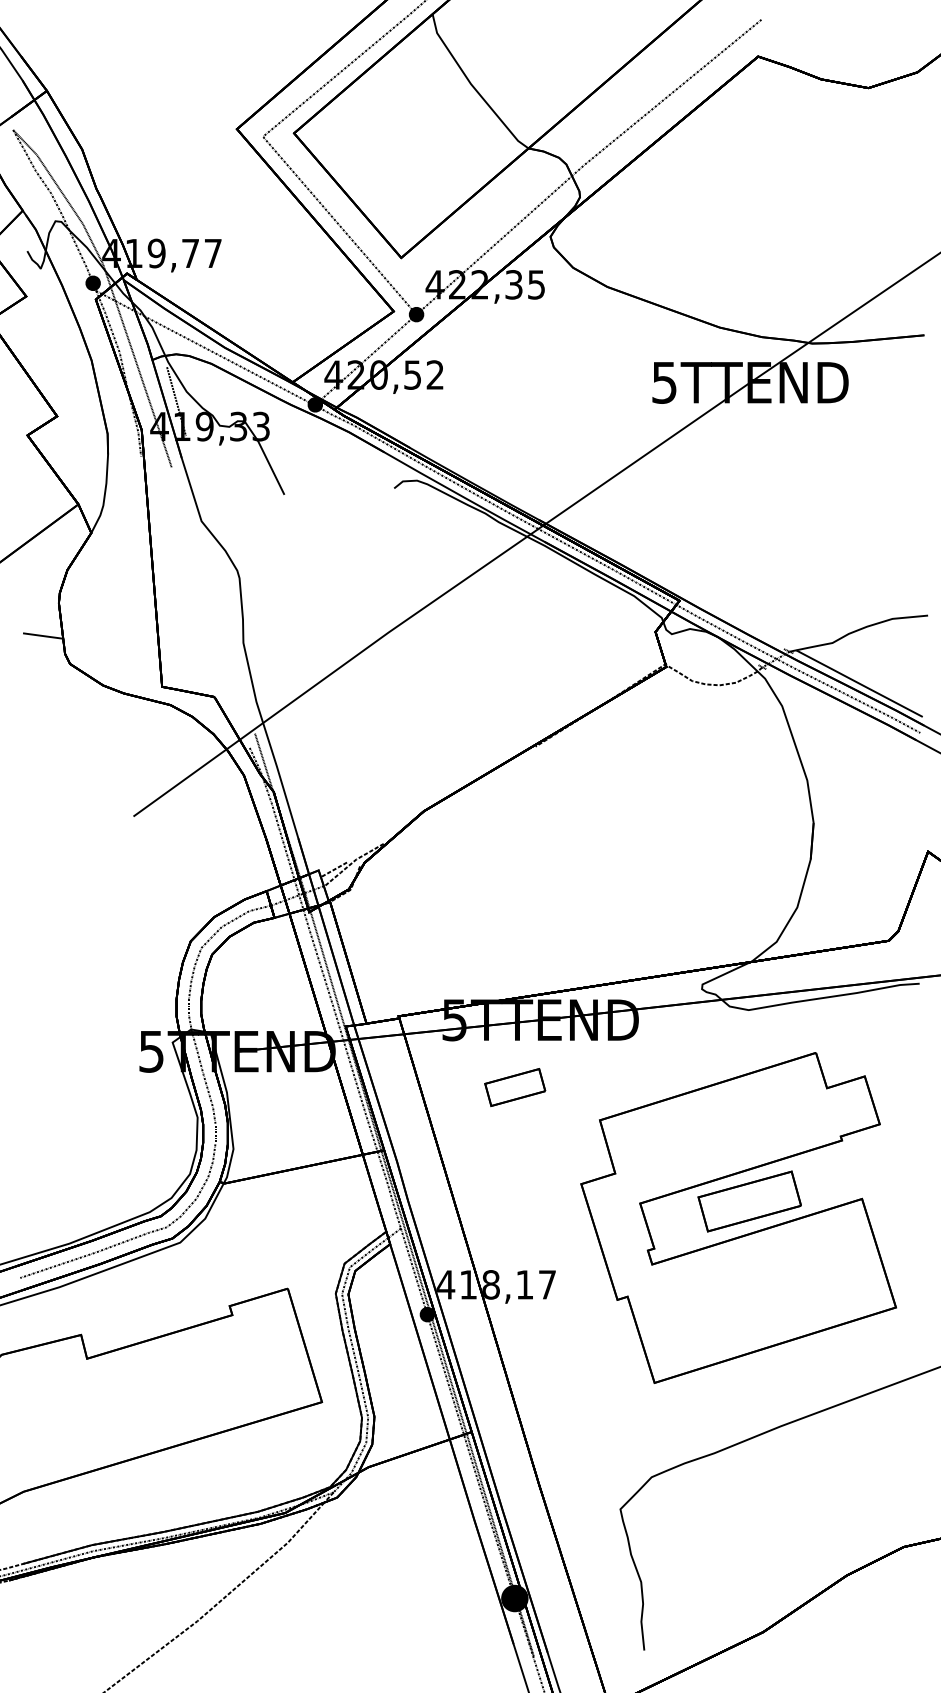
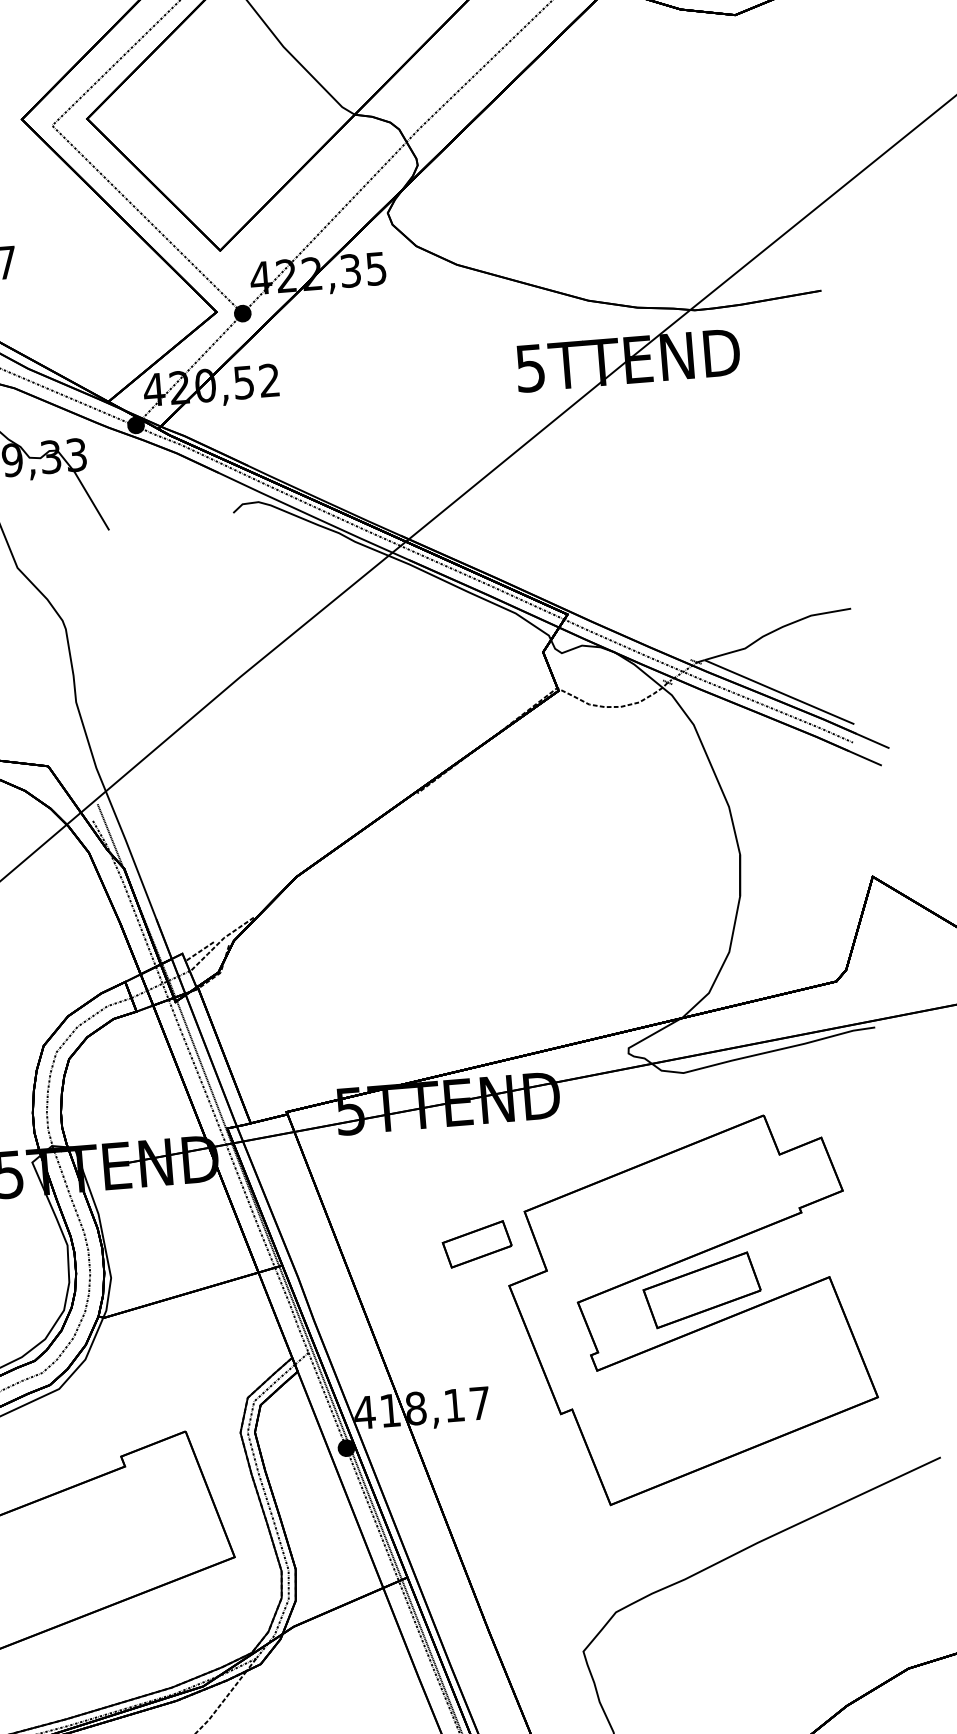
part: (515, 1087) -> (477, 1244), moved

